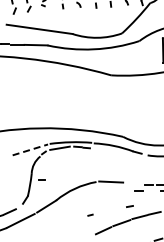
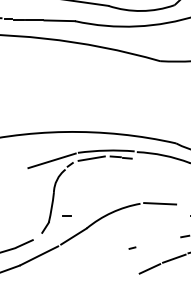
line: (30, 149) -> (52, 160), dashed -> solid
line: (41, 179) -> (66, 215), moved

